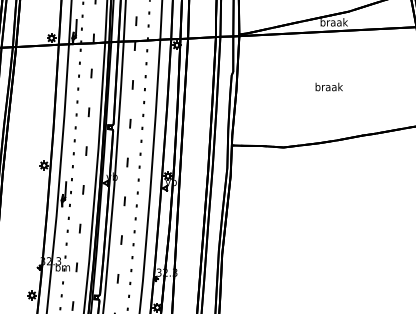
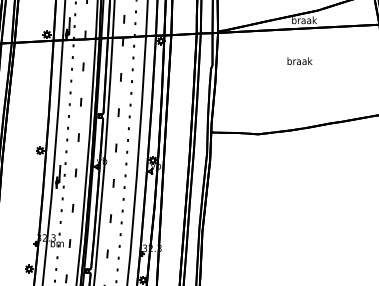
text: (328, 87) -> (299, 61), moved

